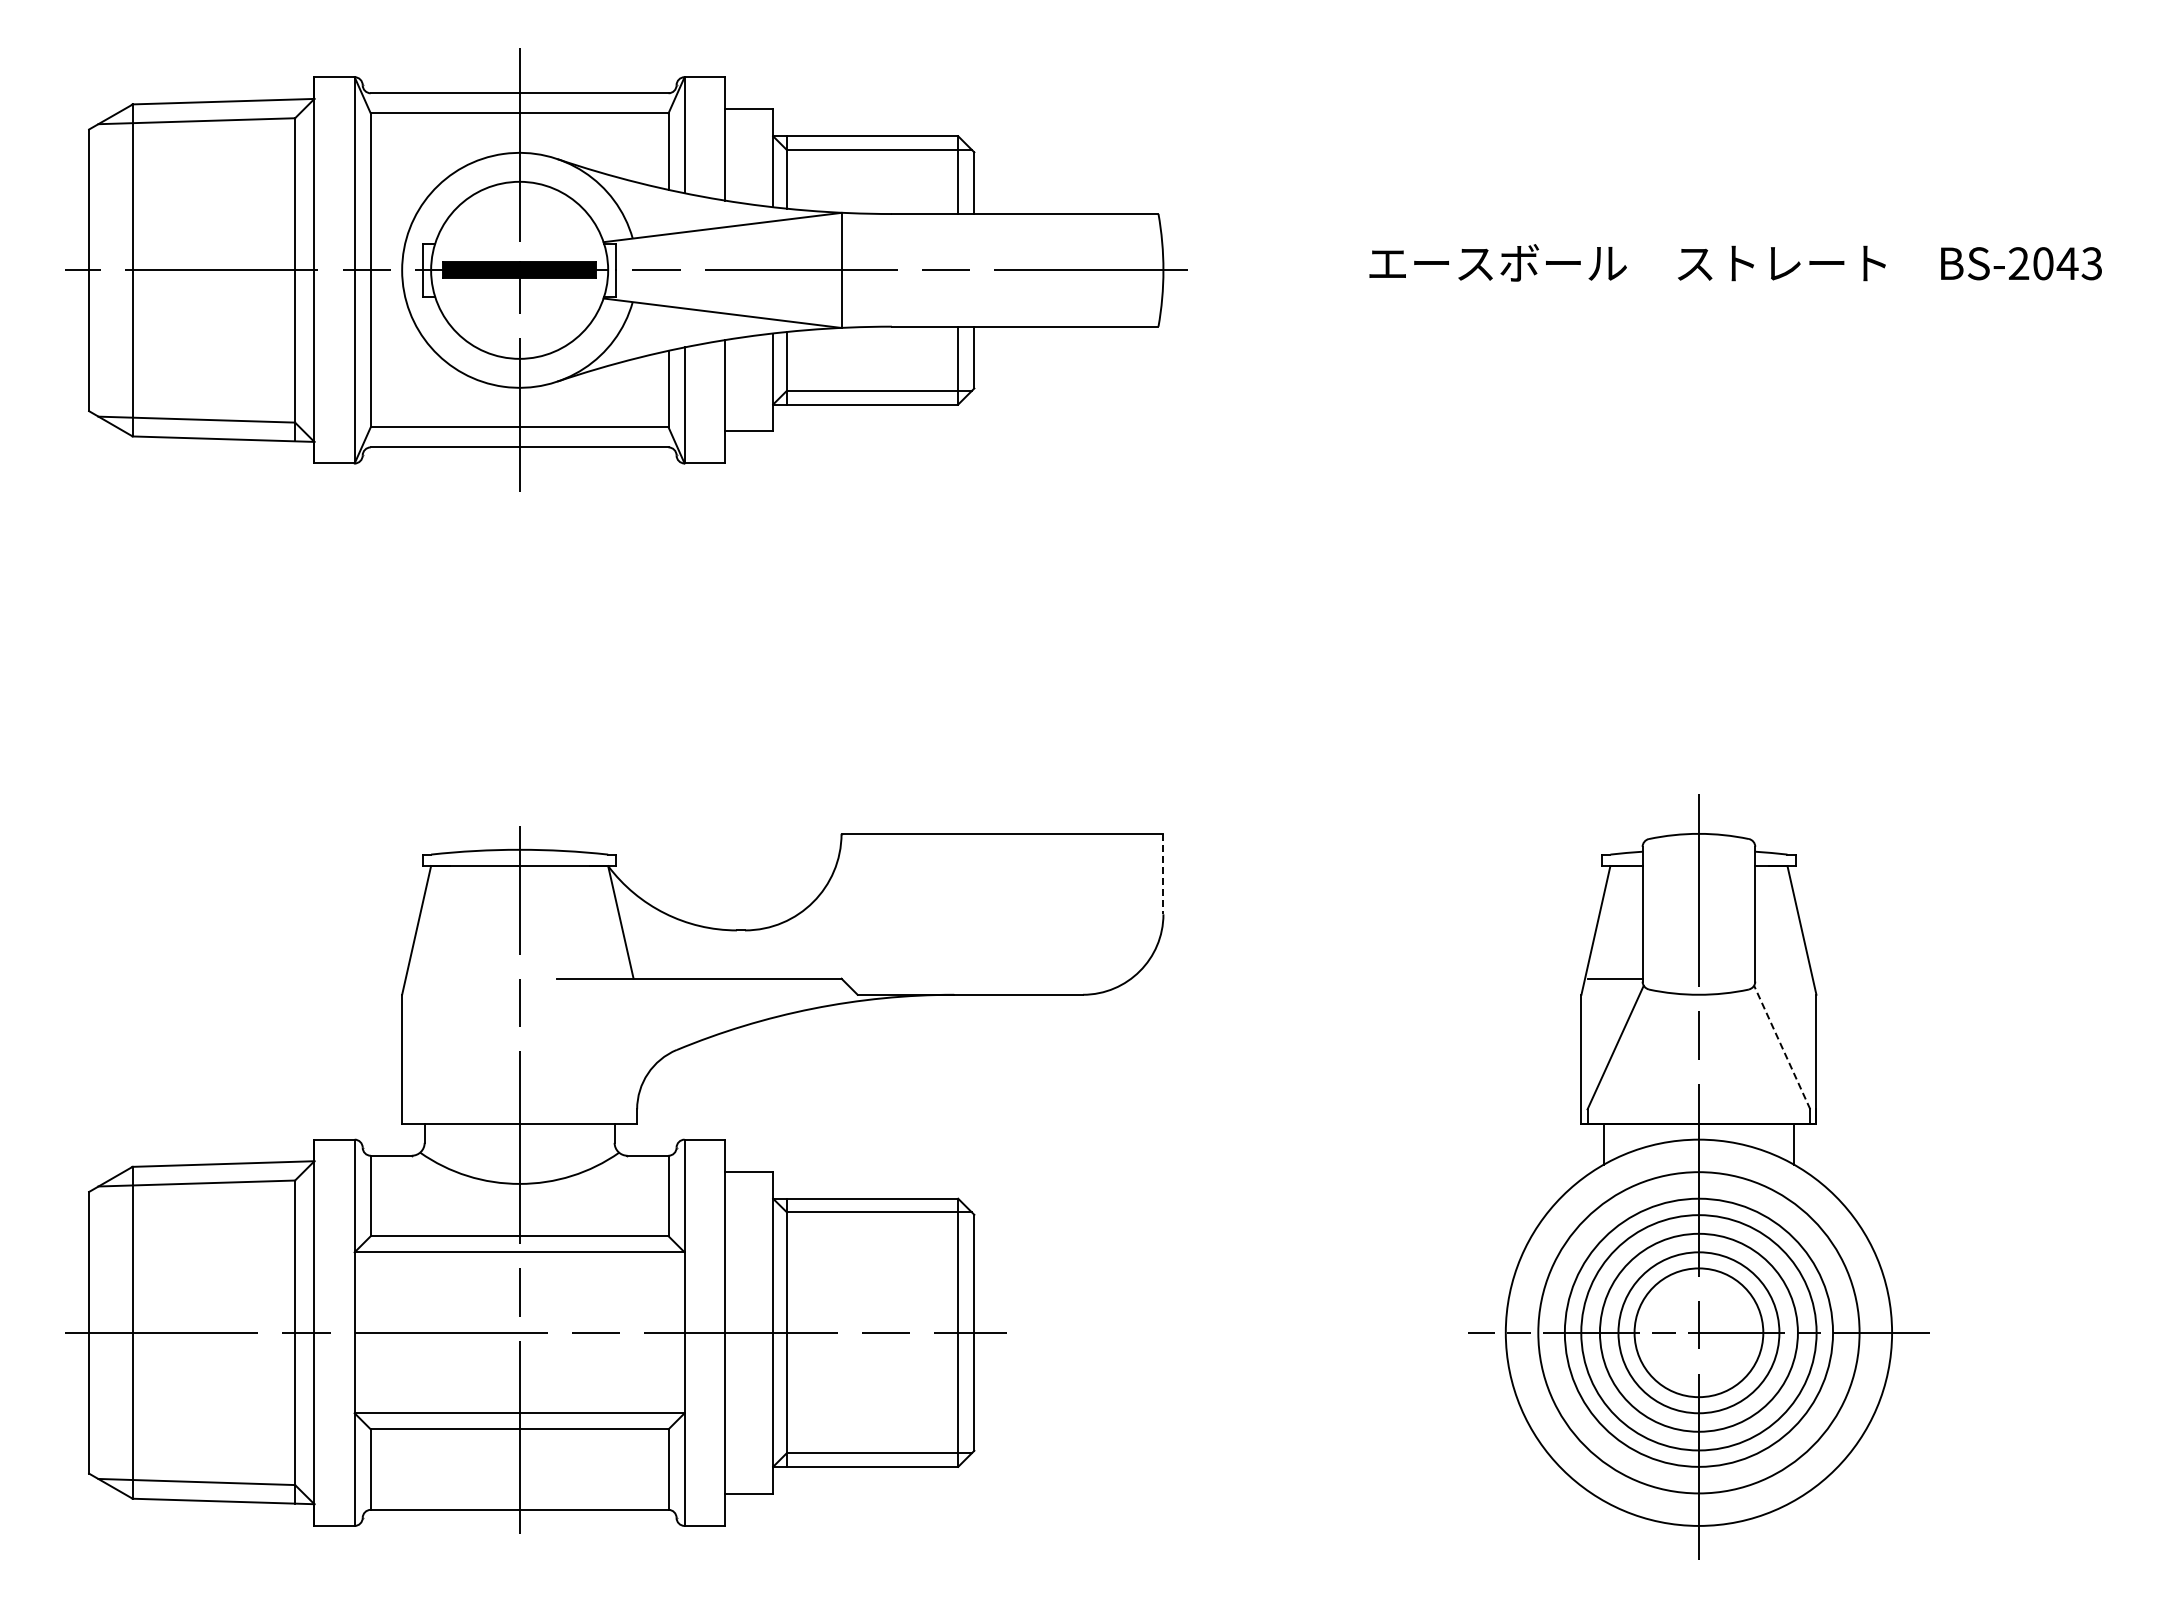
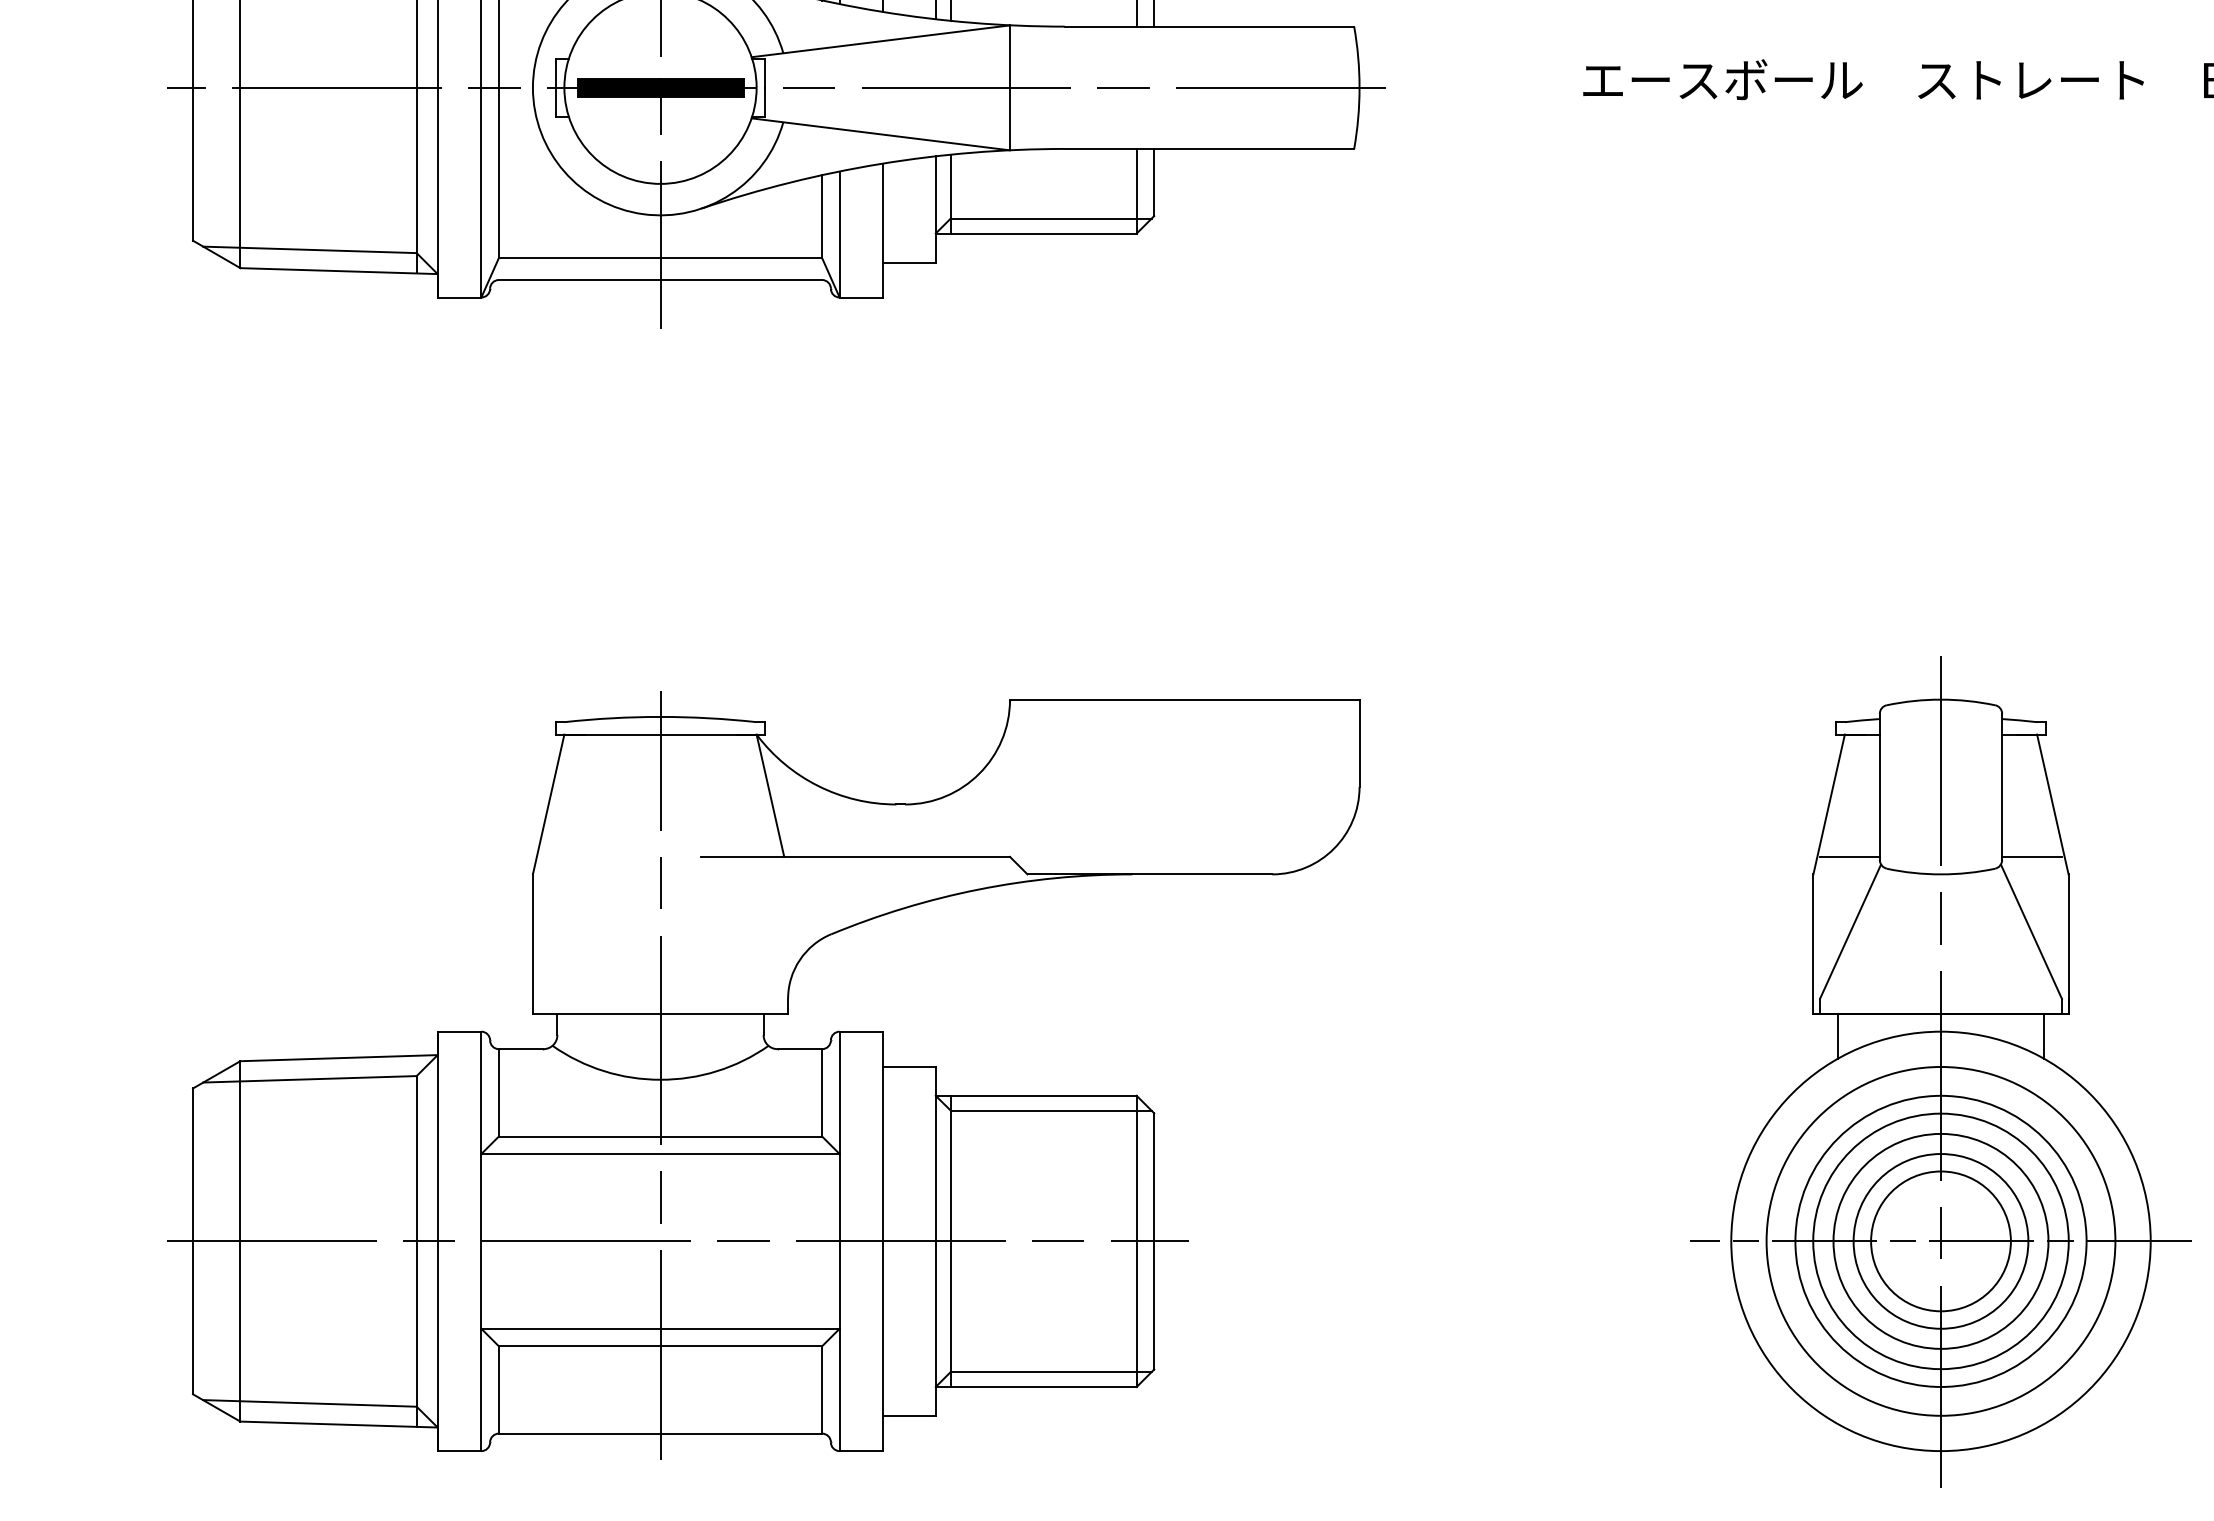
line: (1163, 874) -> (1359, 743), dashed -> solid
line: (1782, 978) -> (2031, 856), added
line: (1782, 1047) -> (2031, 931), dashed -> solid

